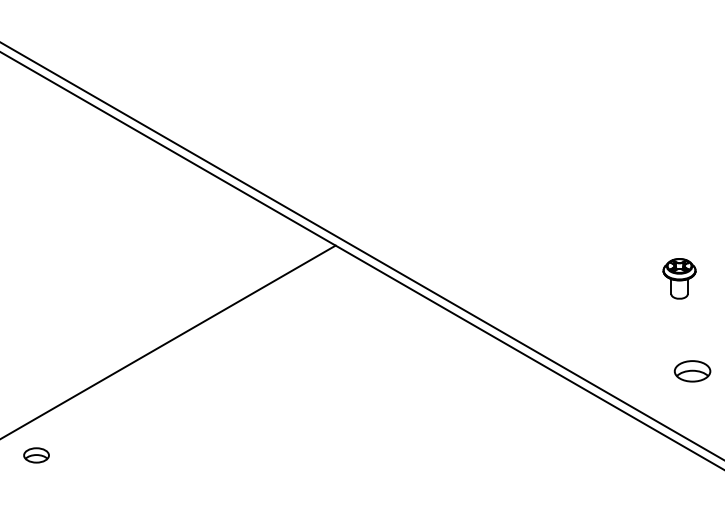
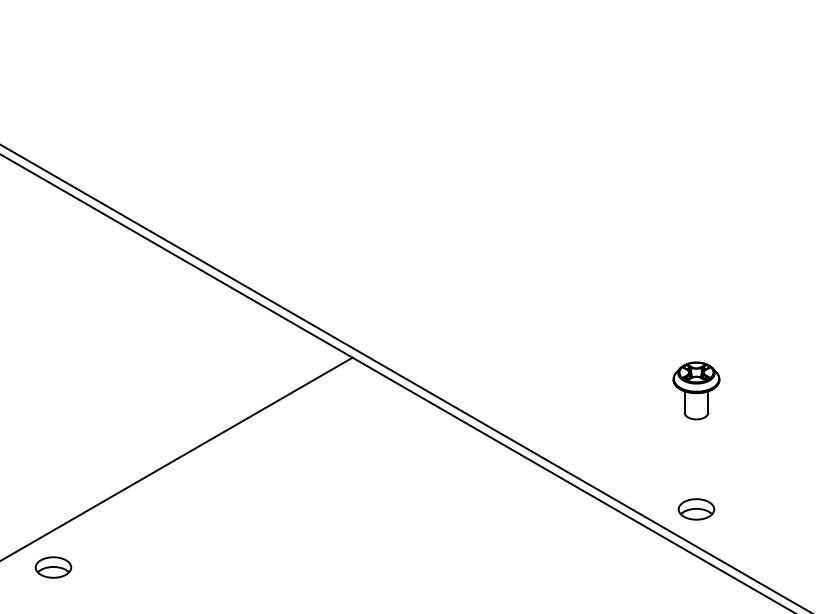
part: (679, 278) -> (696, 390), size x1.43
part: (692, 371) -> (696, 509), moved
part: (36, 455) -> (53, 567), size x1.43

